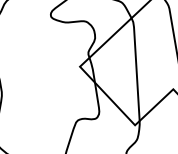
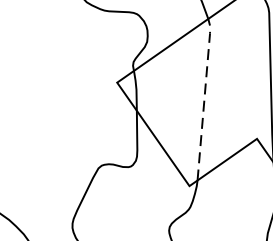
line: (136, 67) -> (204, 96), solid -> dashed

